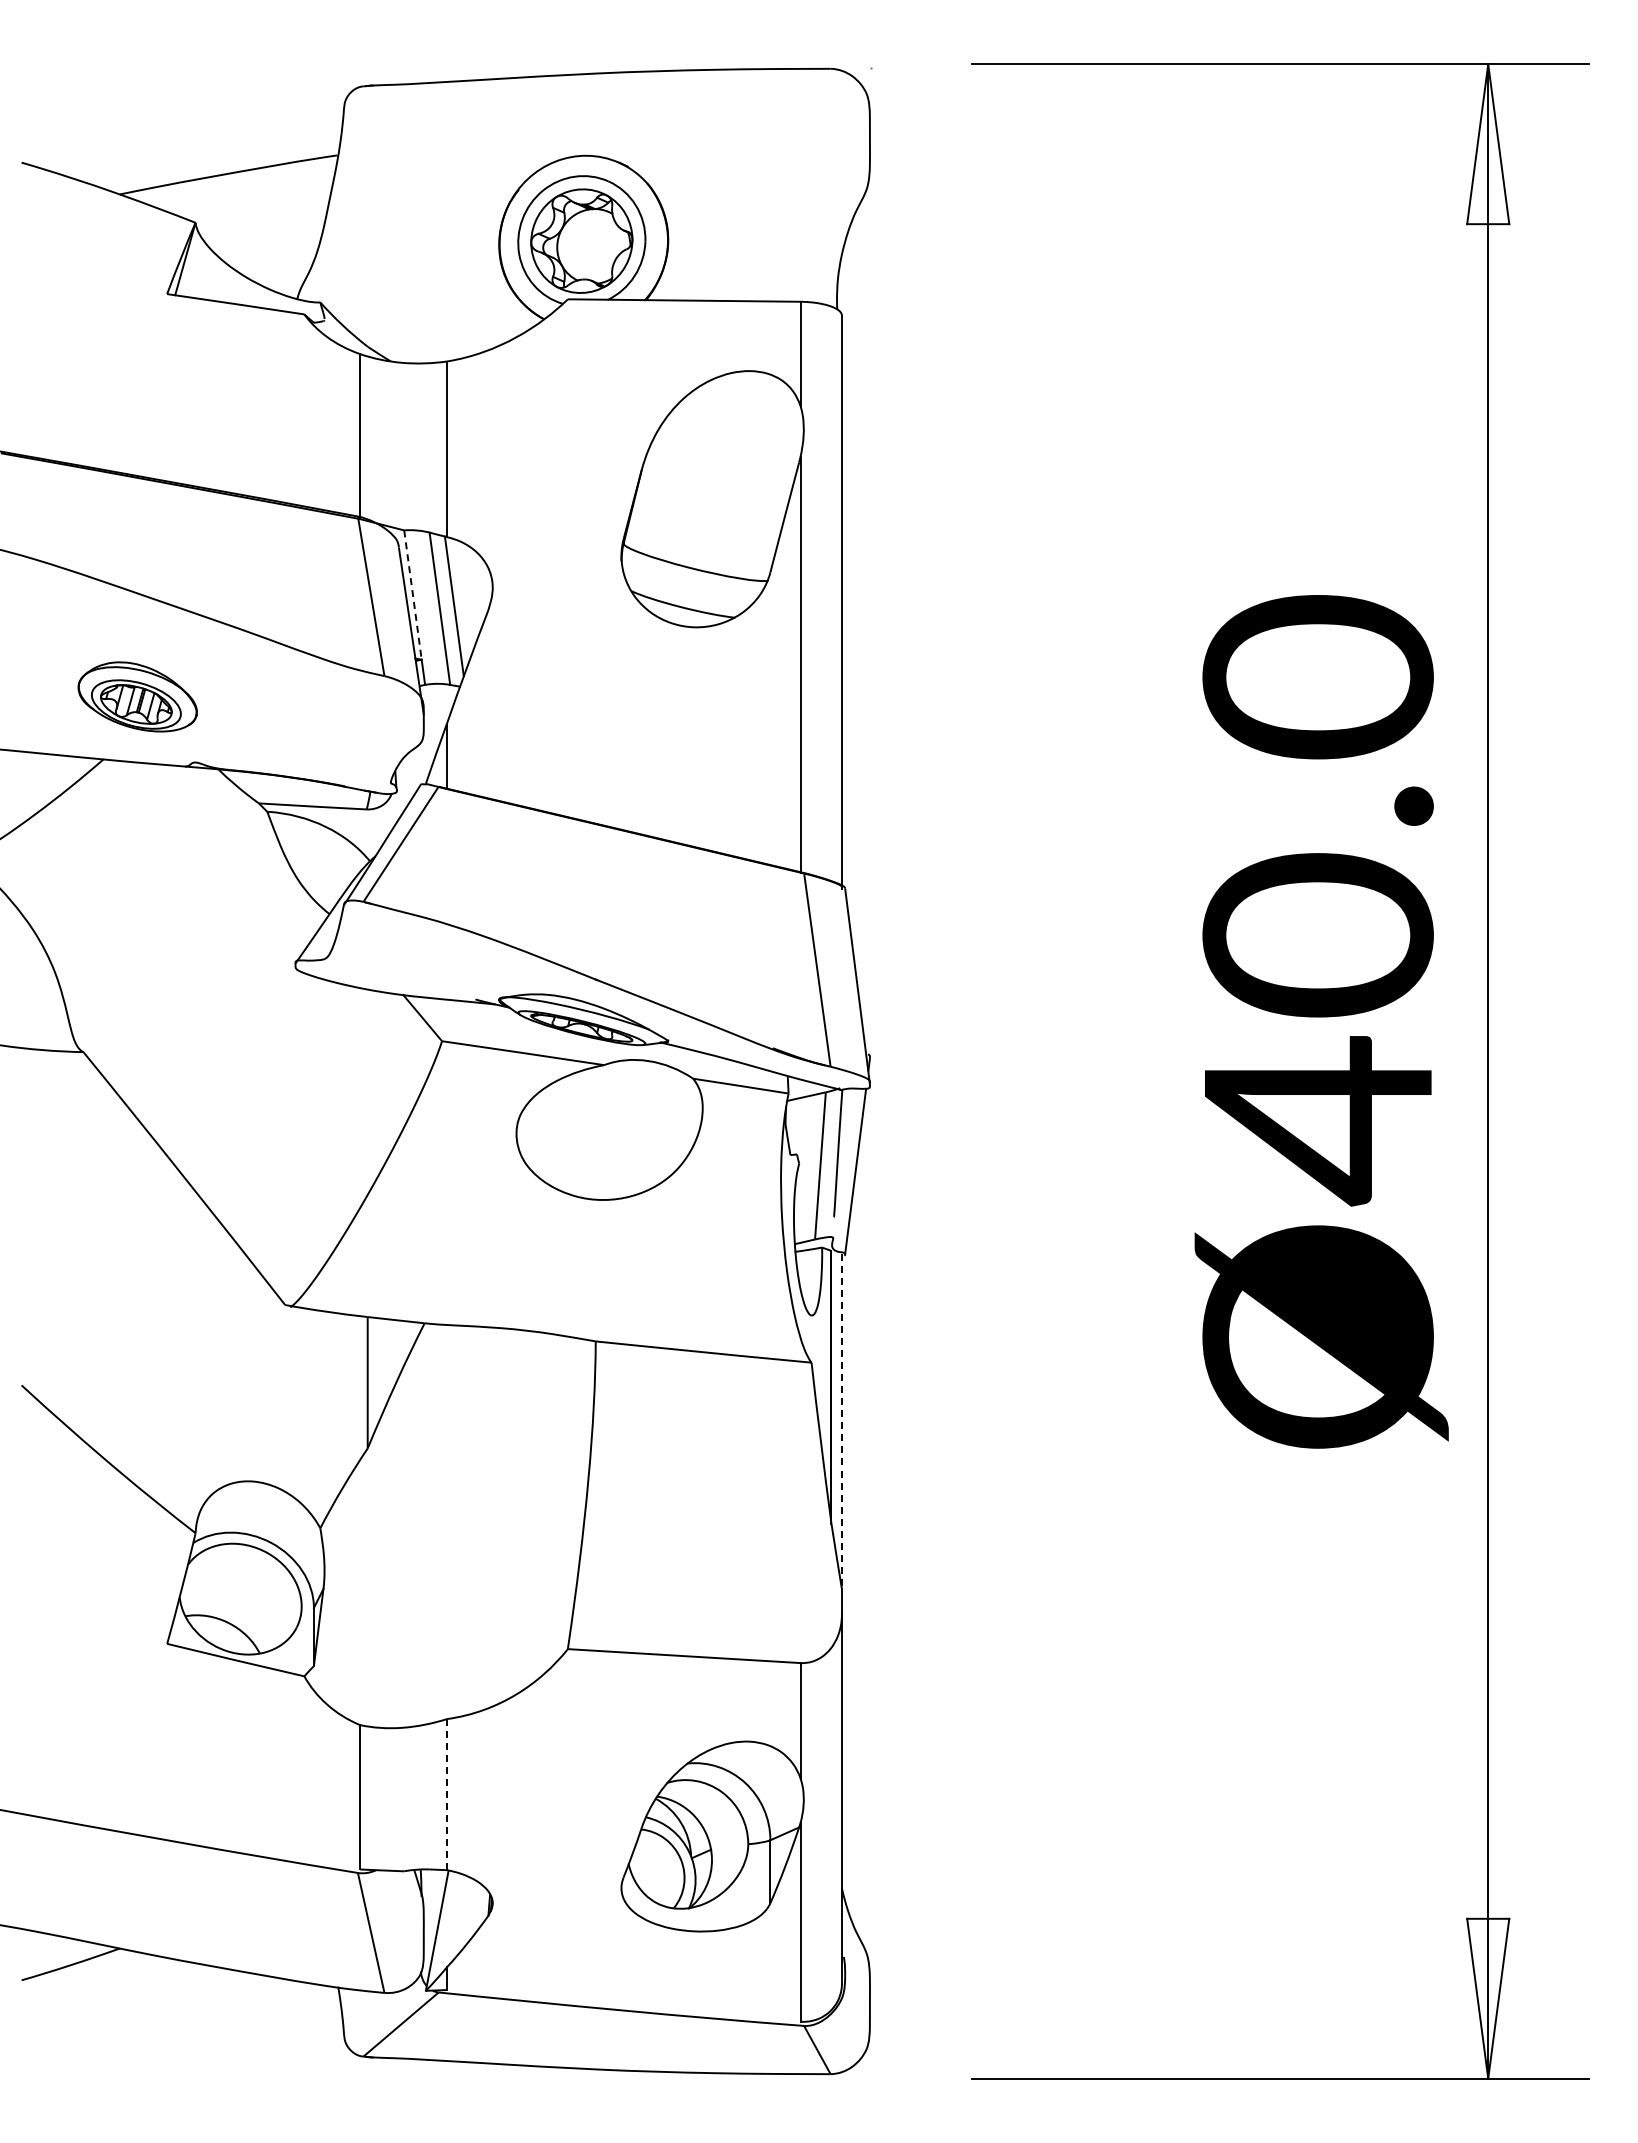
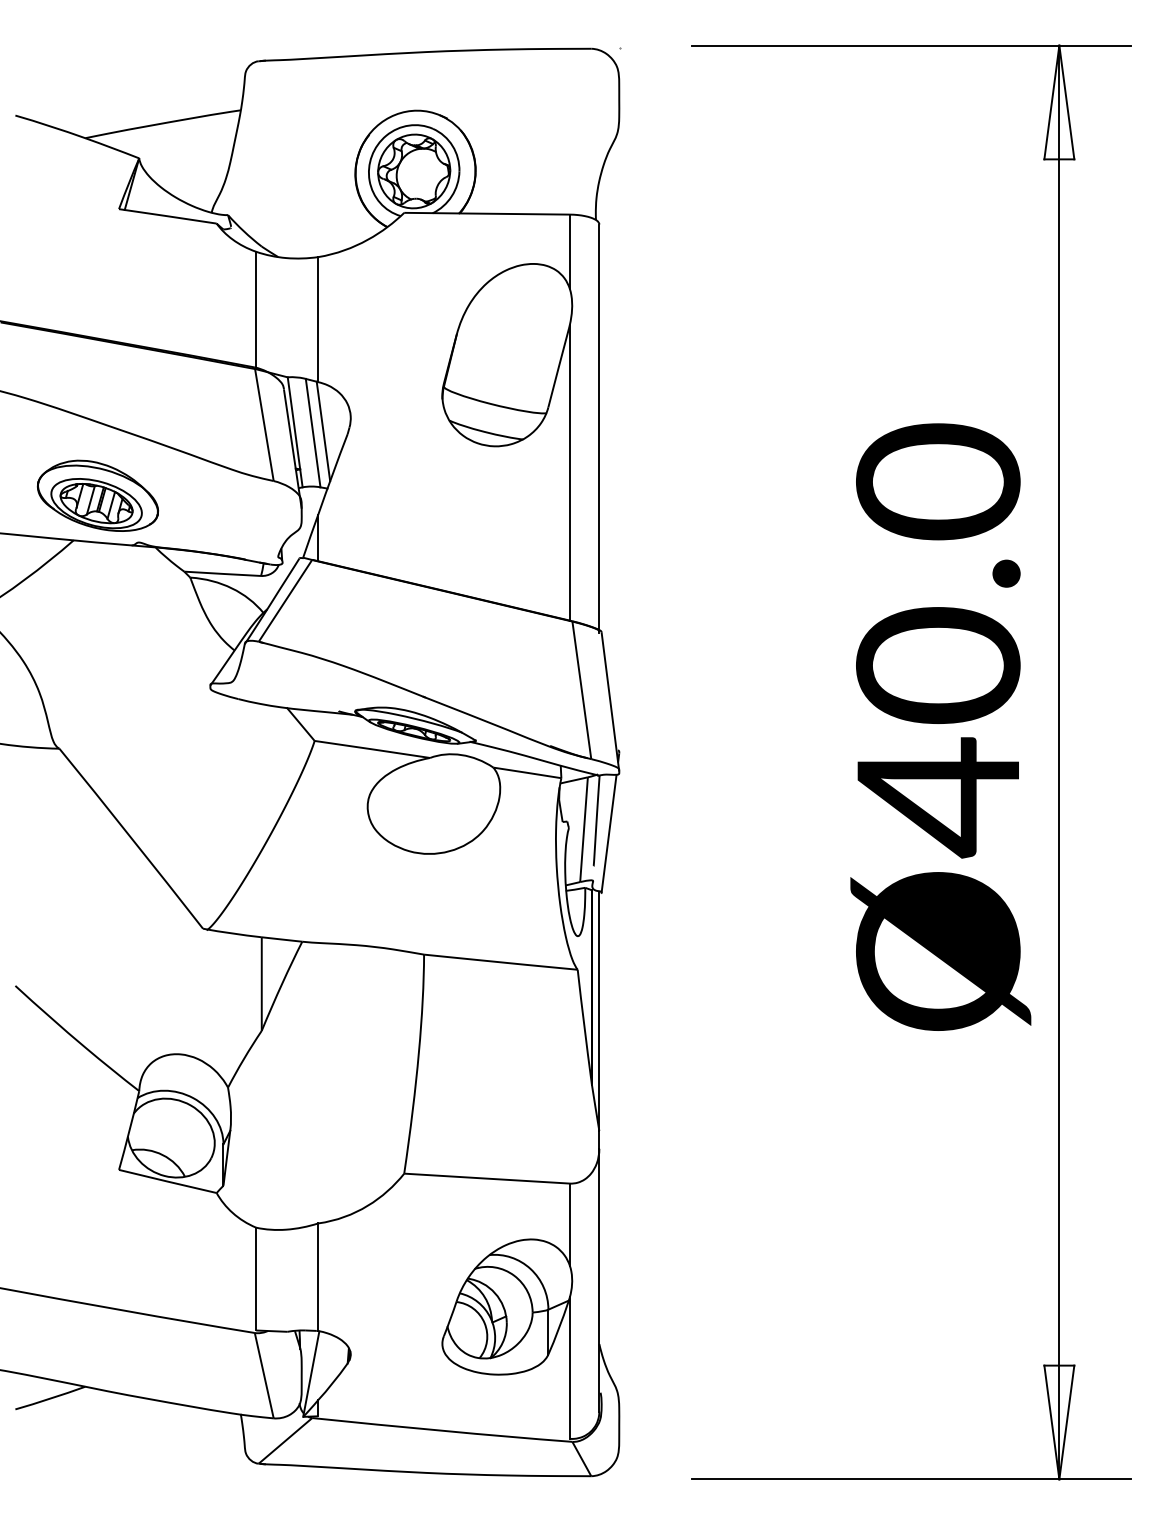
line: (413, 595) -> (294, 423), dashed -> solid
part: (137, 696) -> (97, 495), size x1.43
line: (841, 1421) -> (599, 1011), dashed -> solid
line: (447, 1794) -> (318, 1277), dashed -> solid

